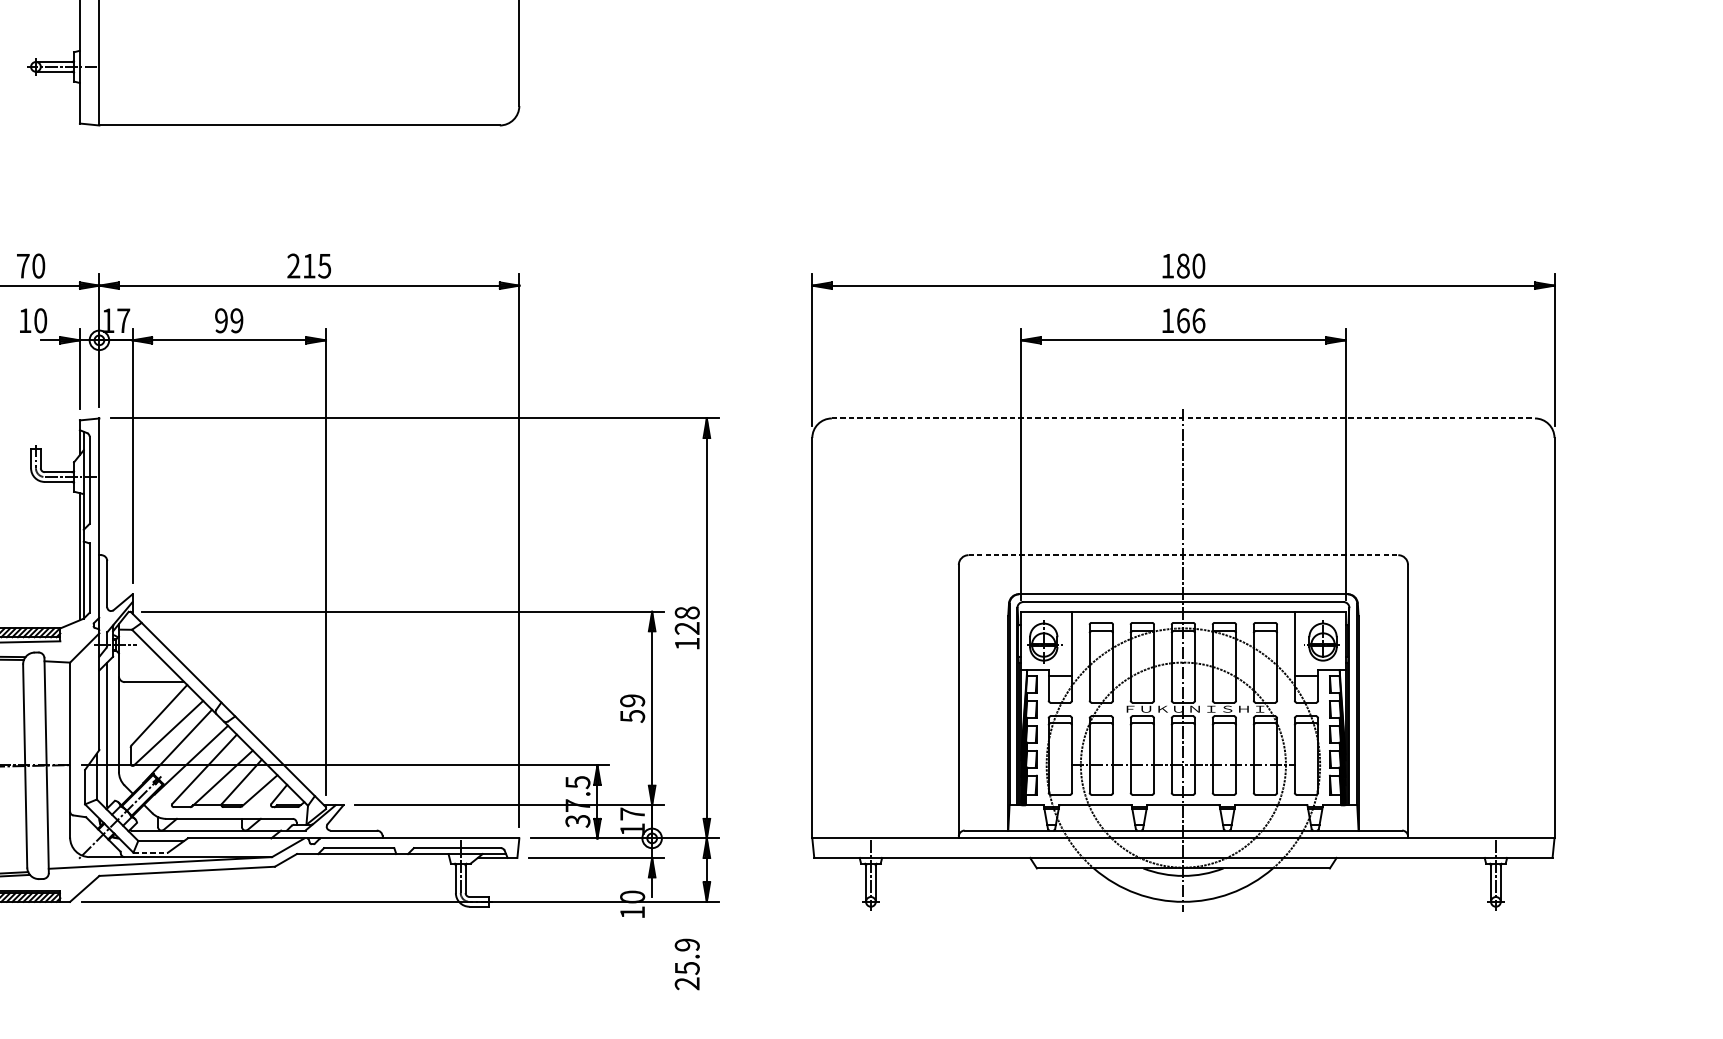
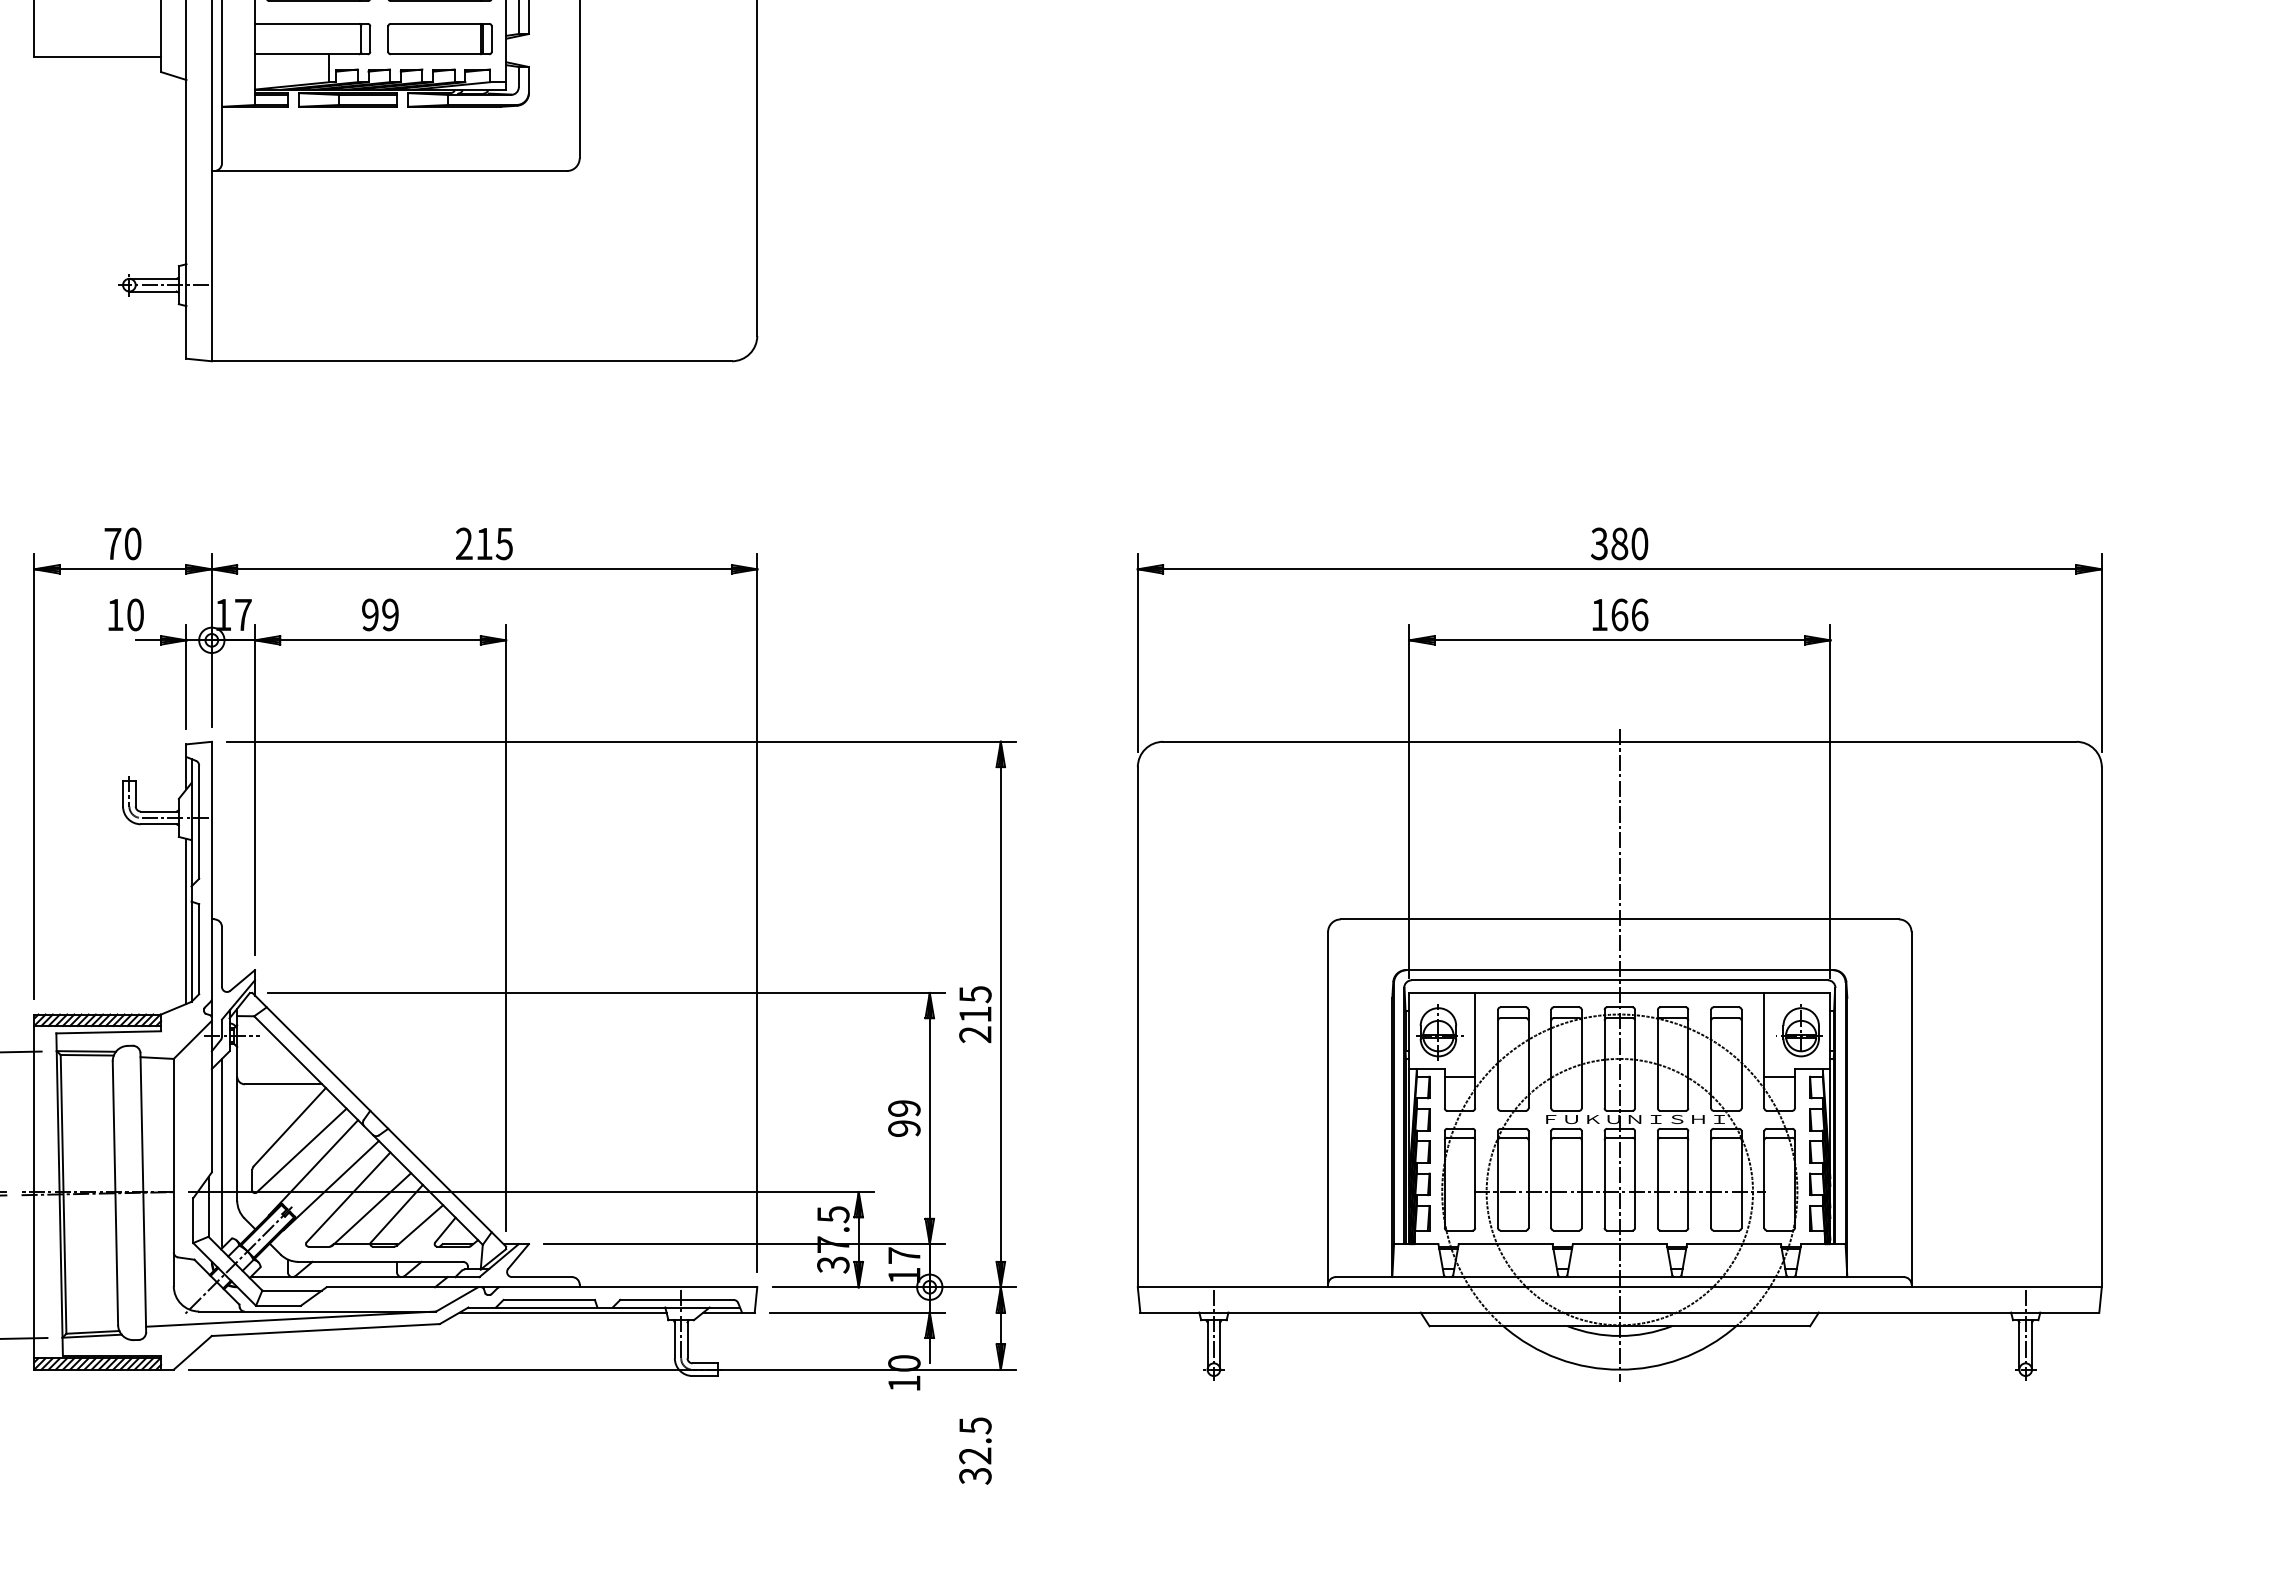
text: (1167, 265) -> (1599, 543), 180 -> 380
line: (1183, 418) -> (1619, 741), dashed -> solid
line: (1183, 555) -> (1620, 919), dashed -> solid
text: (687, 628) -> (975, 1014), 128 -> 215
text: (632, 716) -> (904, 1128), 59 -> 99
line: (150, 852) -> (278, 1305), dashed -> solid
line: (369, 857) -> (562, 1312), added
text: (687, 964) -> (975, 1450), 25.9 -> 32.5

